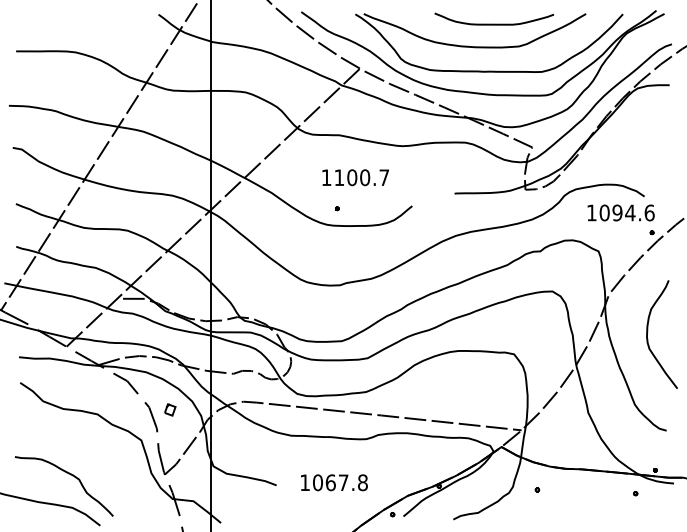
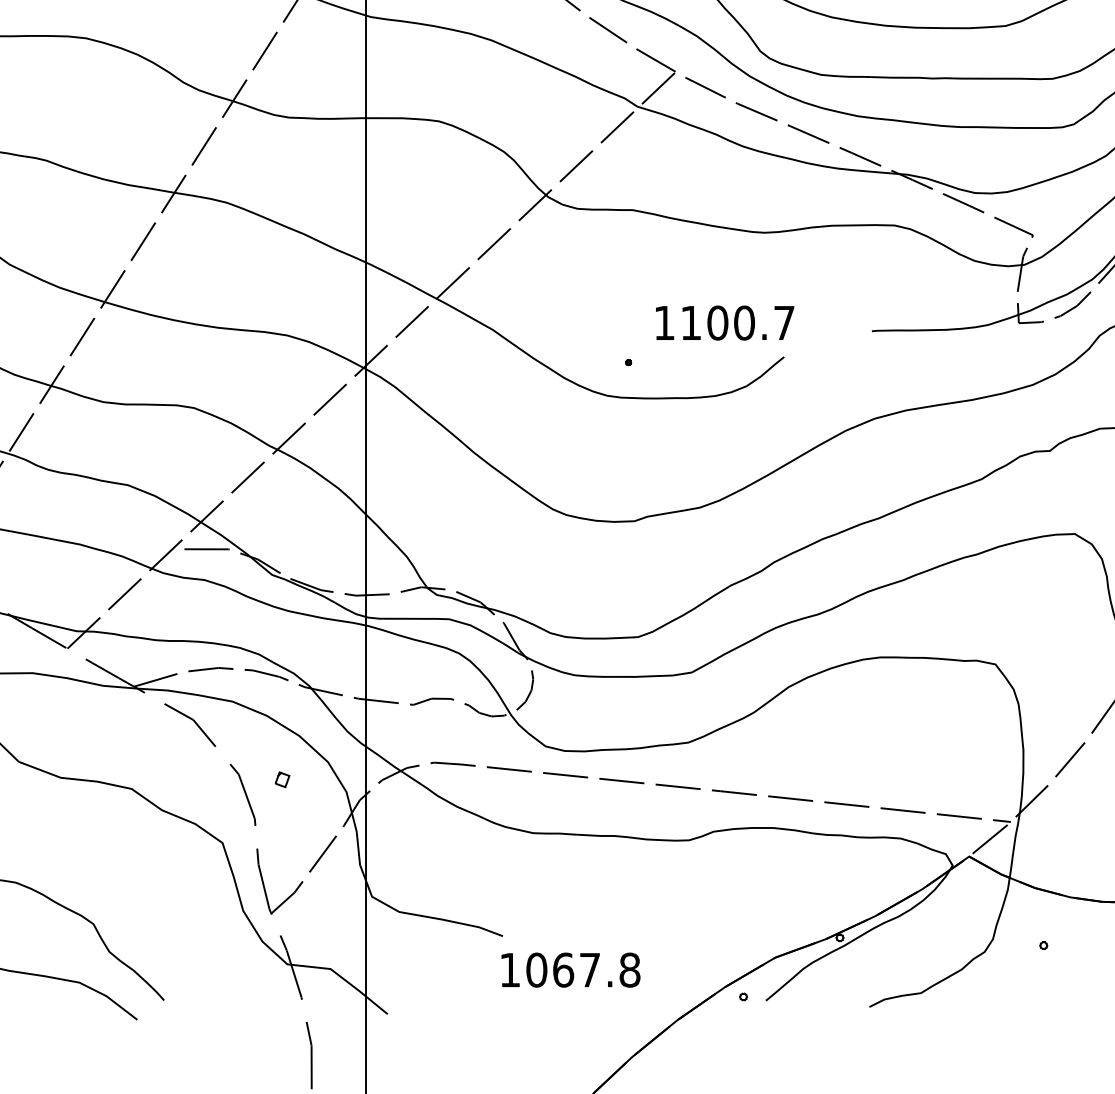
text: (355, 177) -> (724, 322), moved
part: (170, 409) -> (282, 778), size x0.62
text: (334, 482) -> (571, 969), moved

